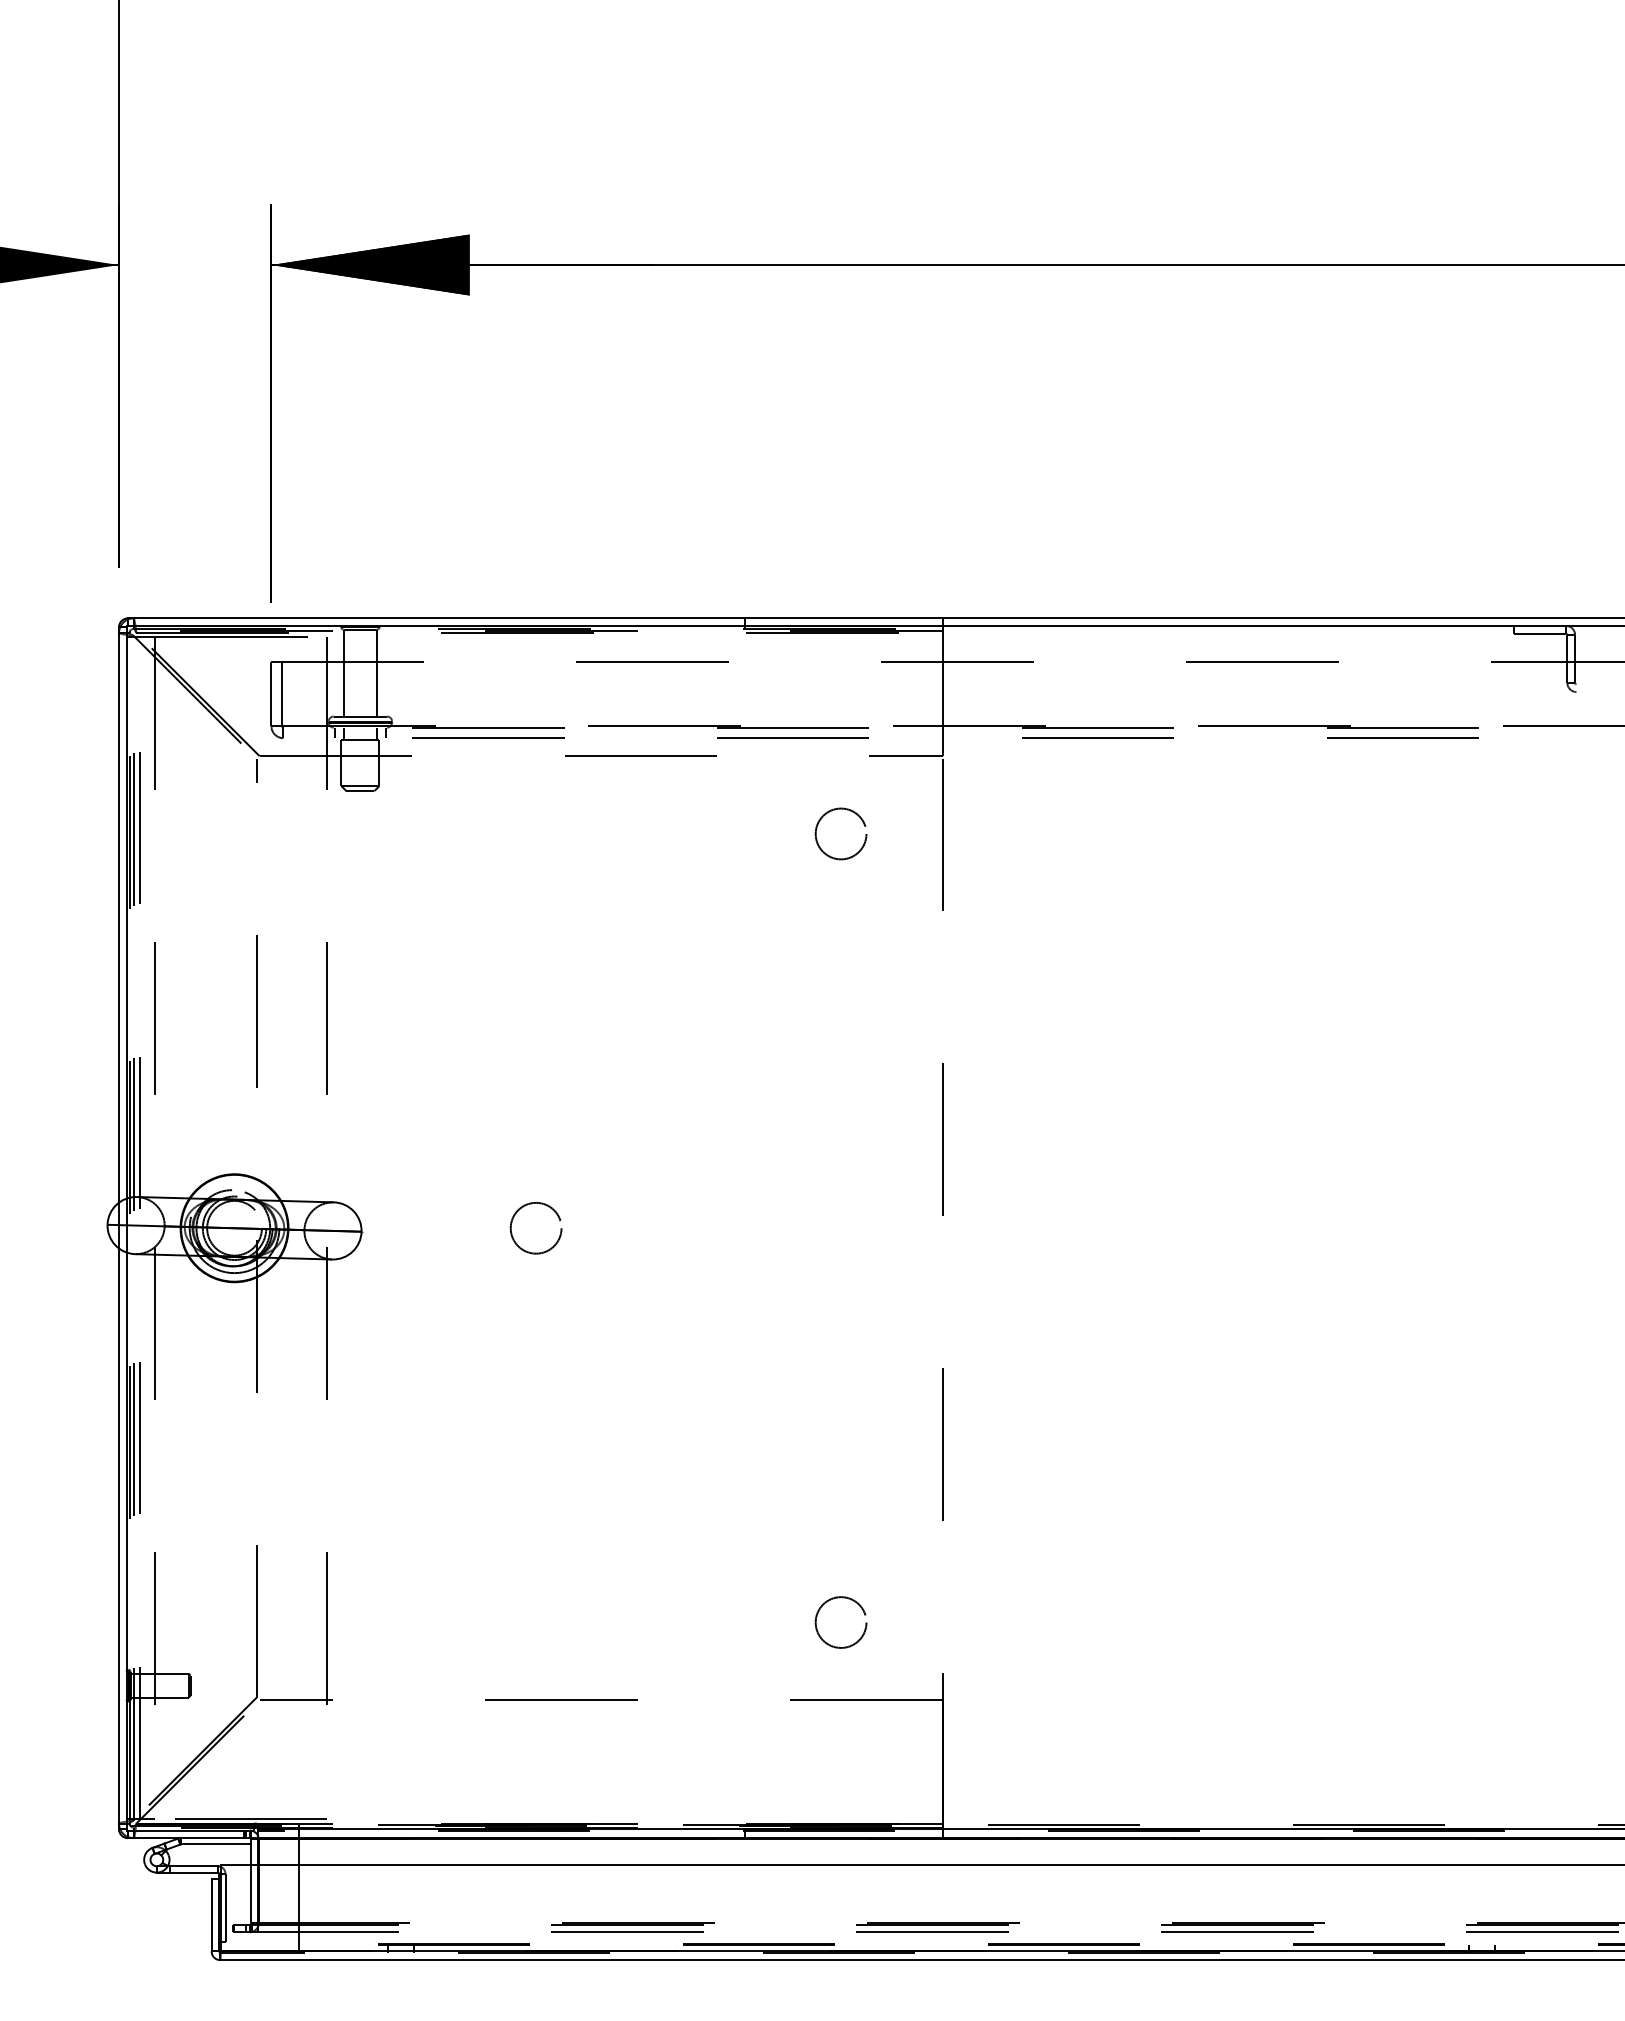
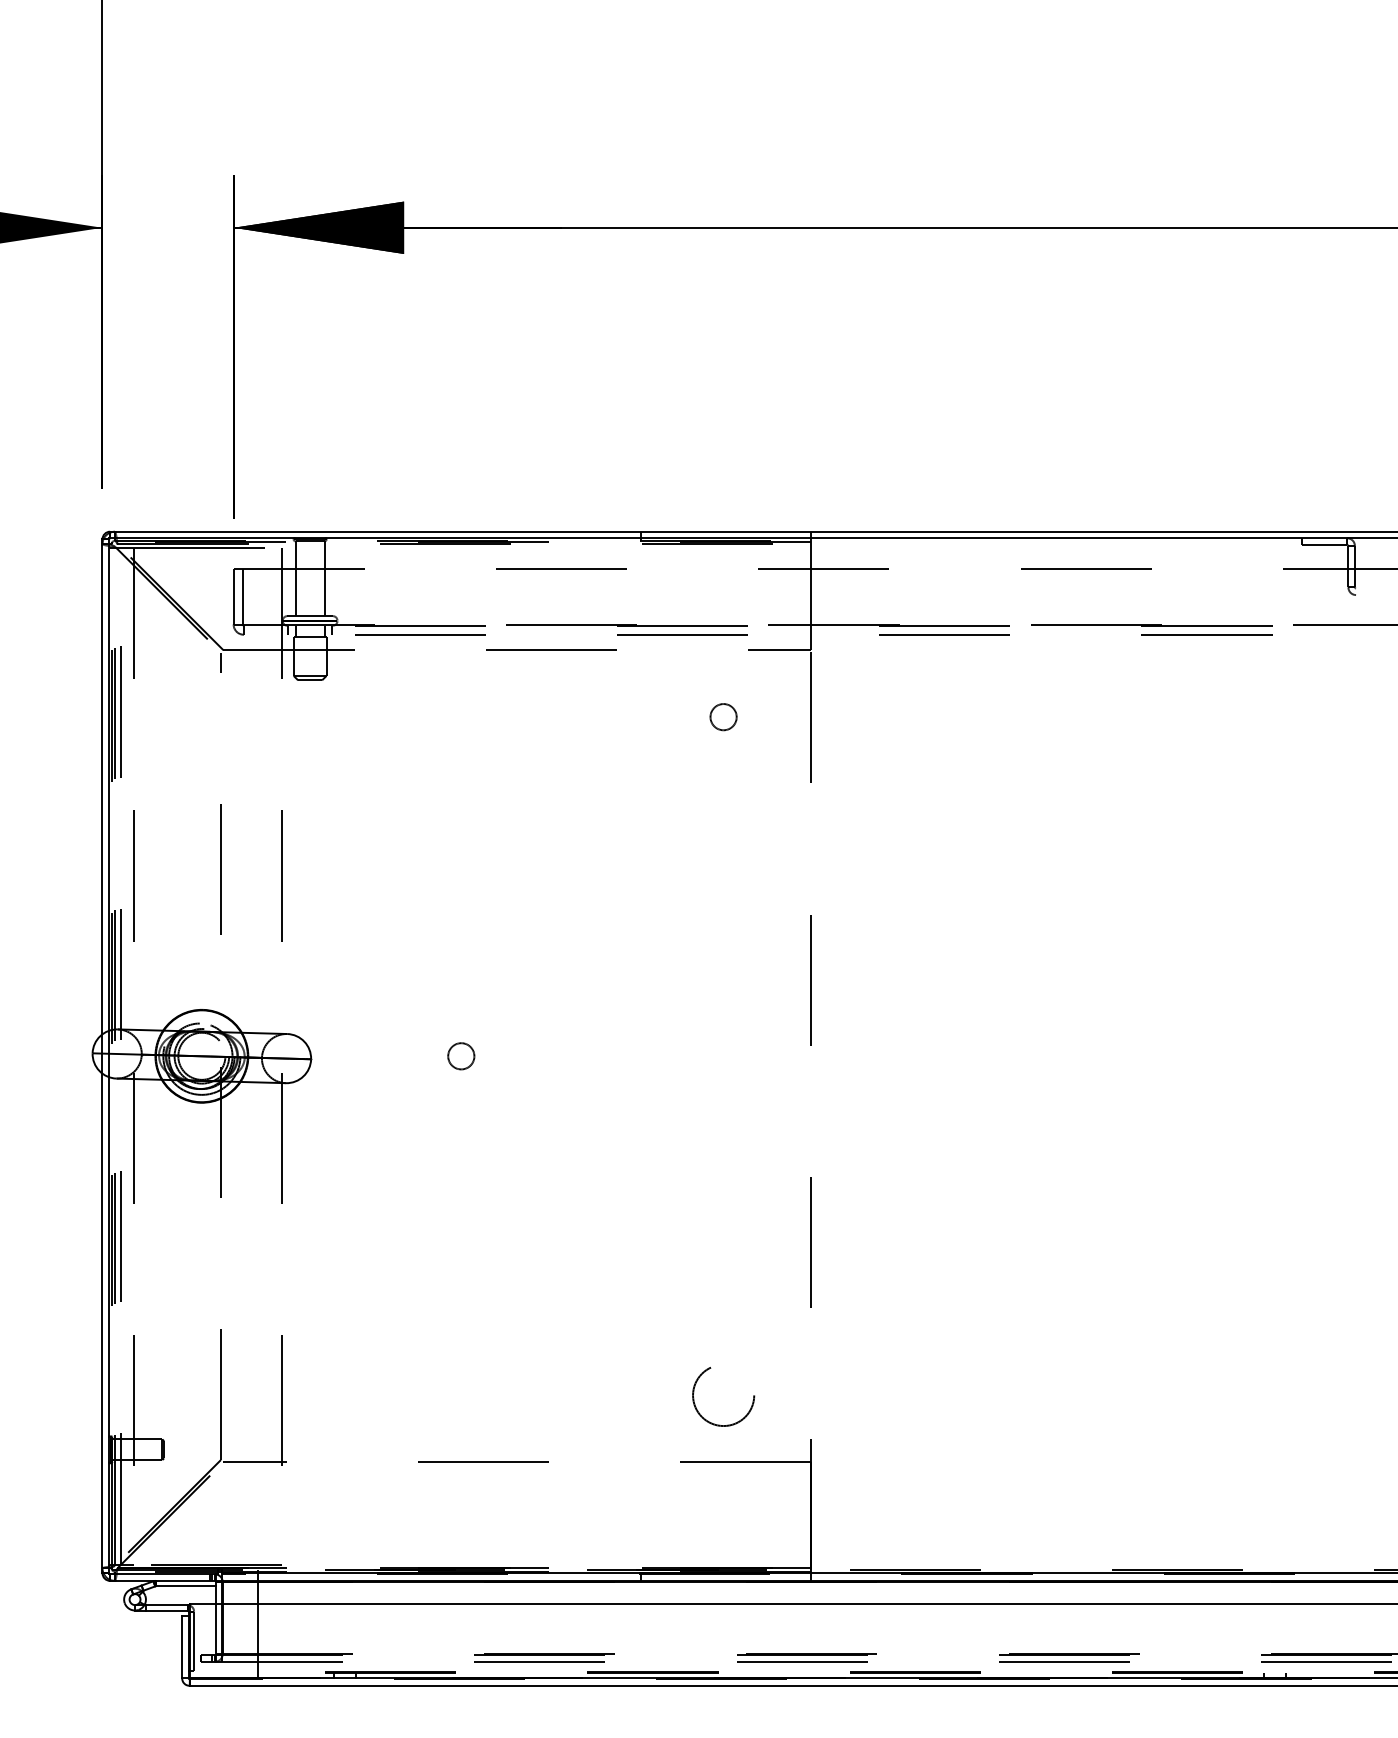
circle: (840, 834) -> (723, 717), size x0.6
circle: (536, 1228) -> (461, 1056), size x0.6
circle: (840, 1622) -> (723, 1395), size x1.4

